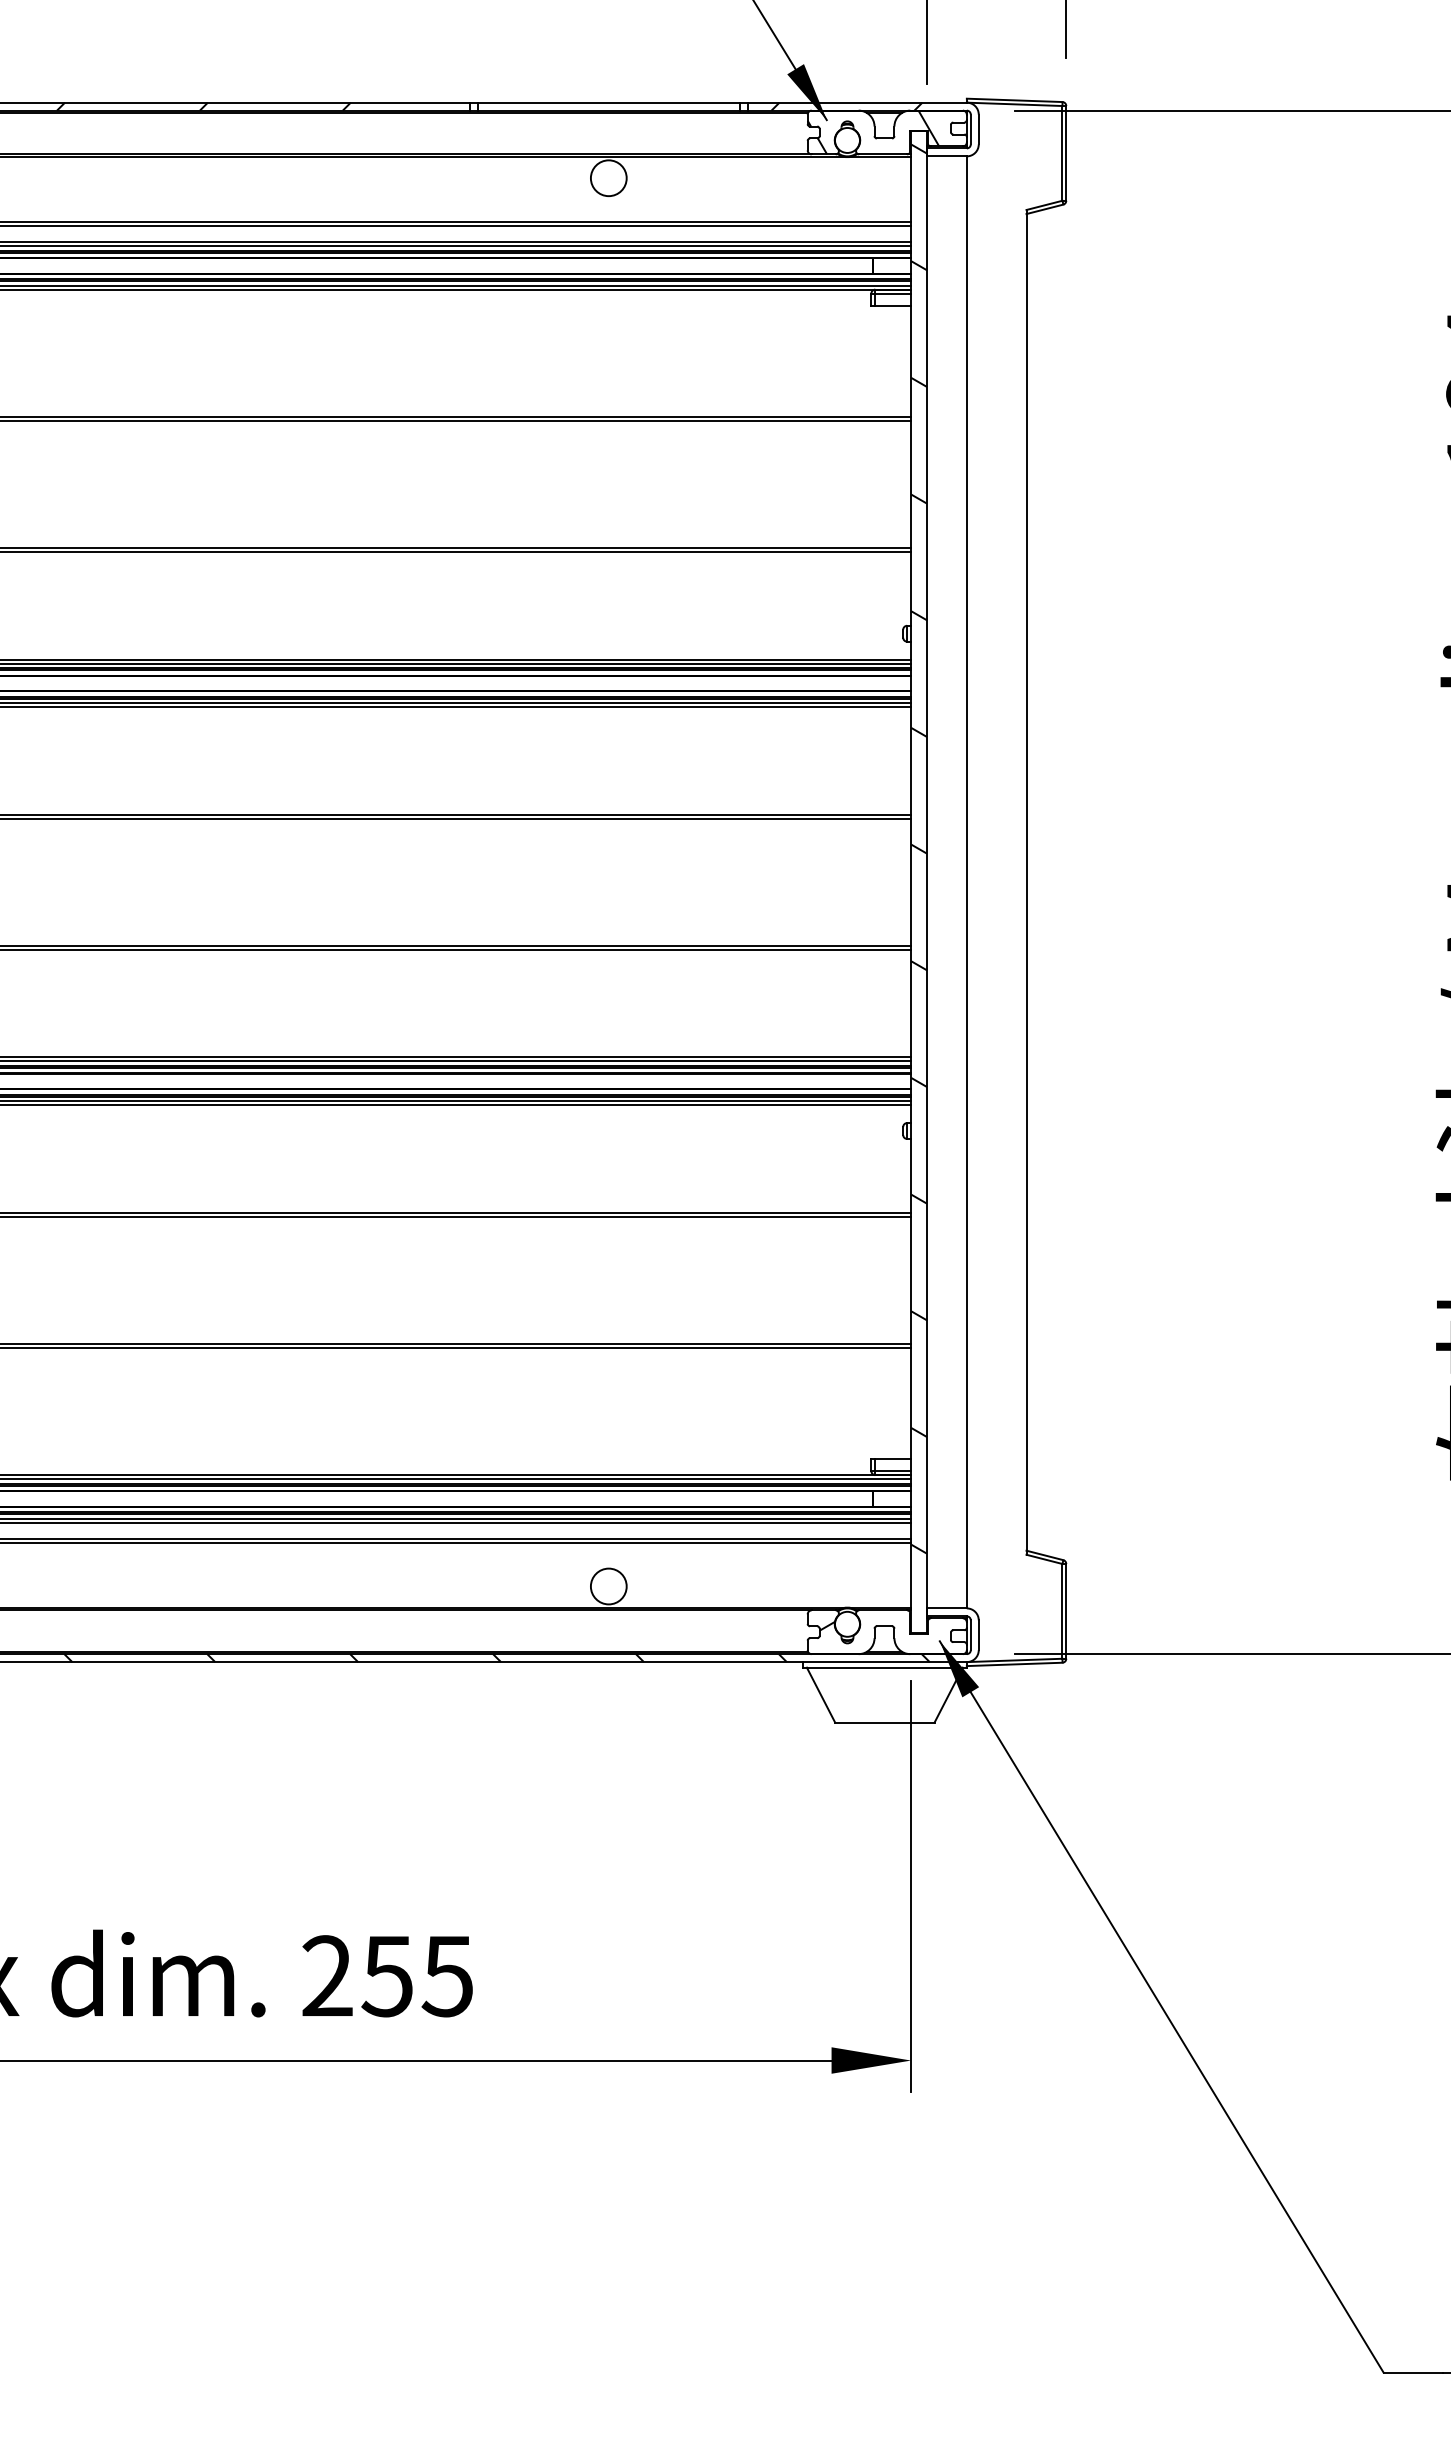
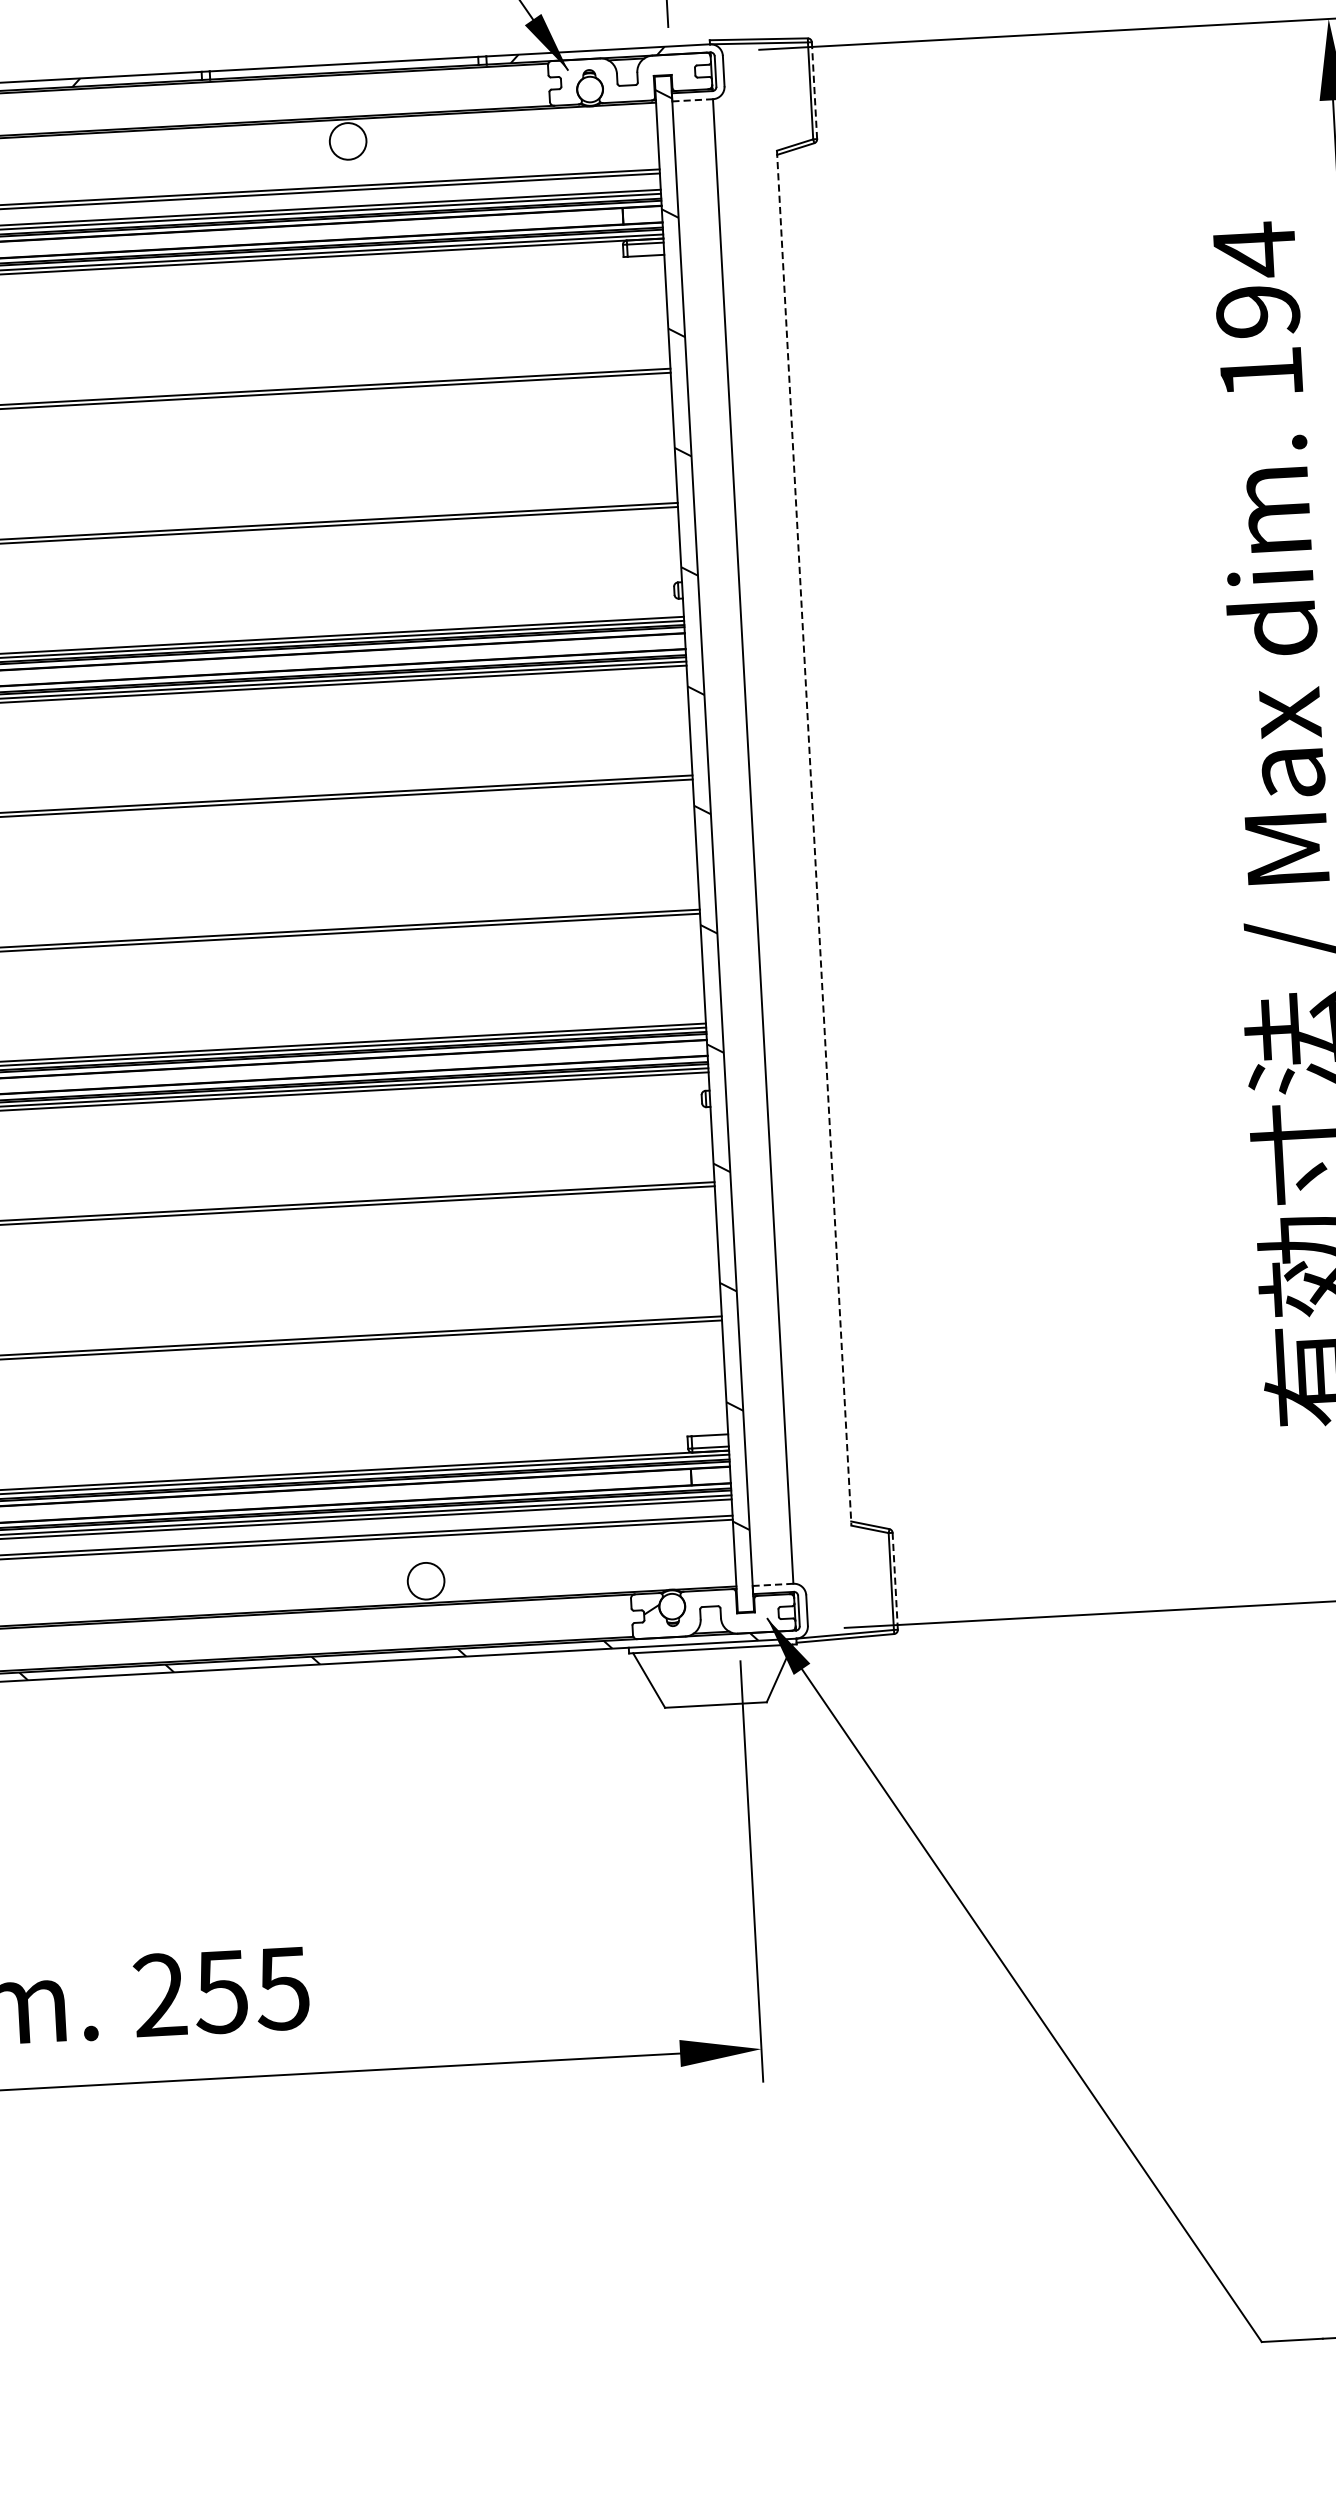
hatch: (873, 132) -> (616, 79), removed
line: (1066, 152) -> (814, 89), solid -> dashed
line: (946, 156) -> (692, 100), solid -> dashed
line: (1026, 882) -> (814, 838), solid -> dashed
line: (946, 1608) -> (772, 1584), solid -> dashed
line: (1066, 1610) -> (895, 1580), solid -> dashed

